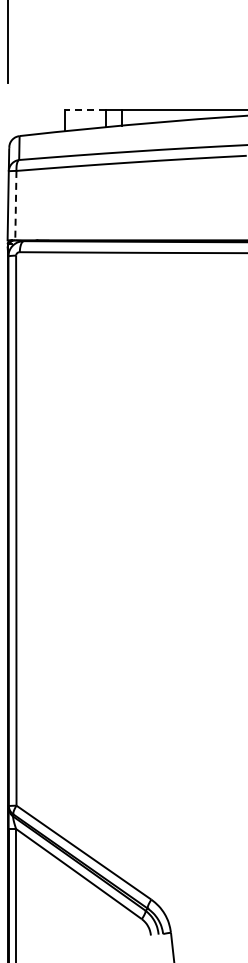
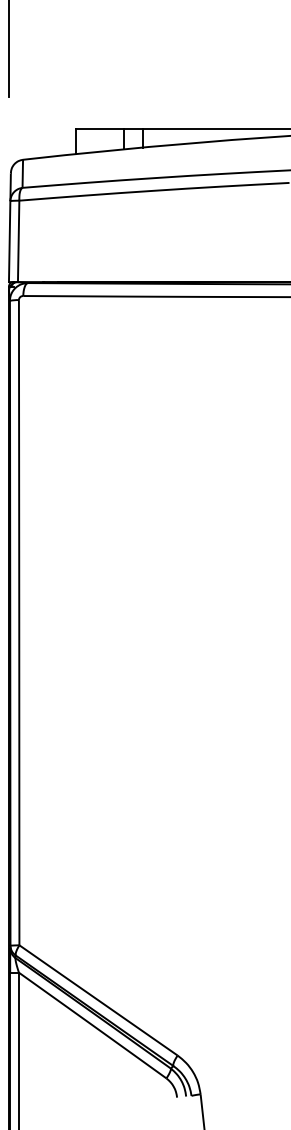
line: (84, 109) -> (99, 128), dashed -> solid
line: (15, 205) -> (18, 241), dashed -> solid

